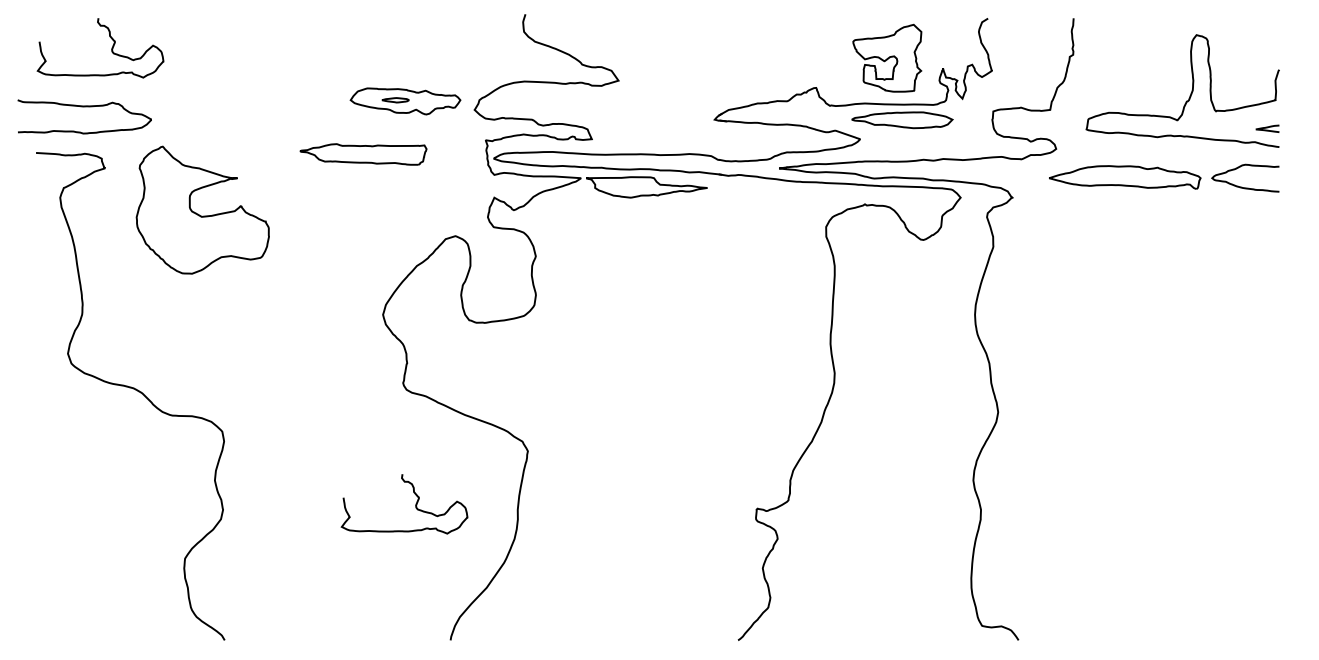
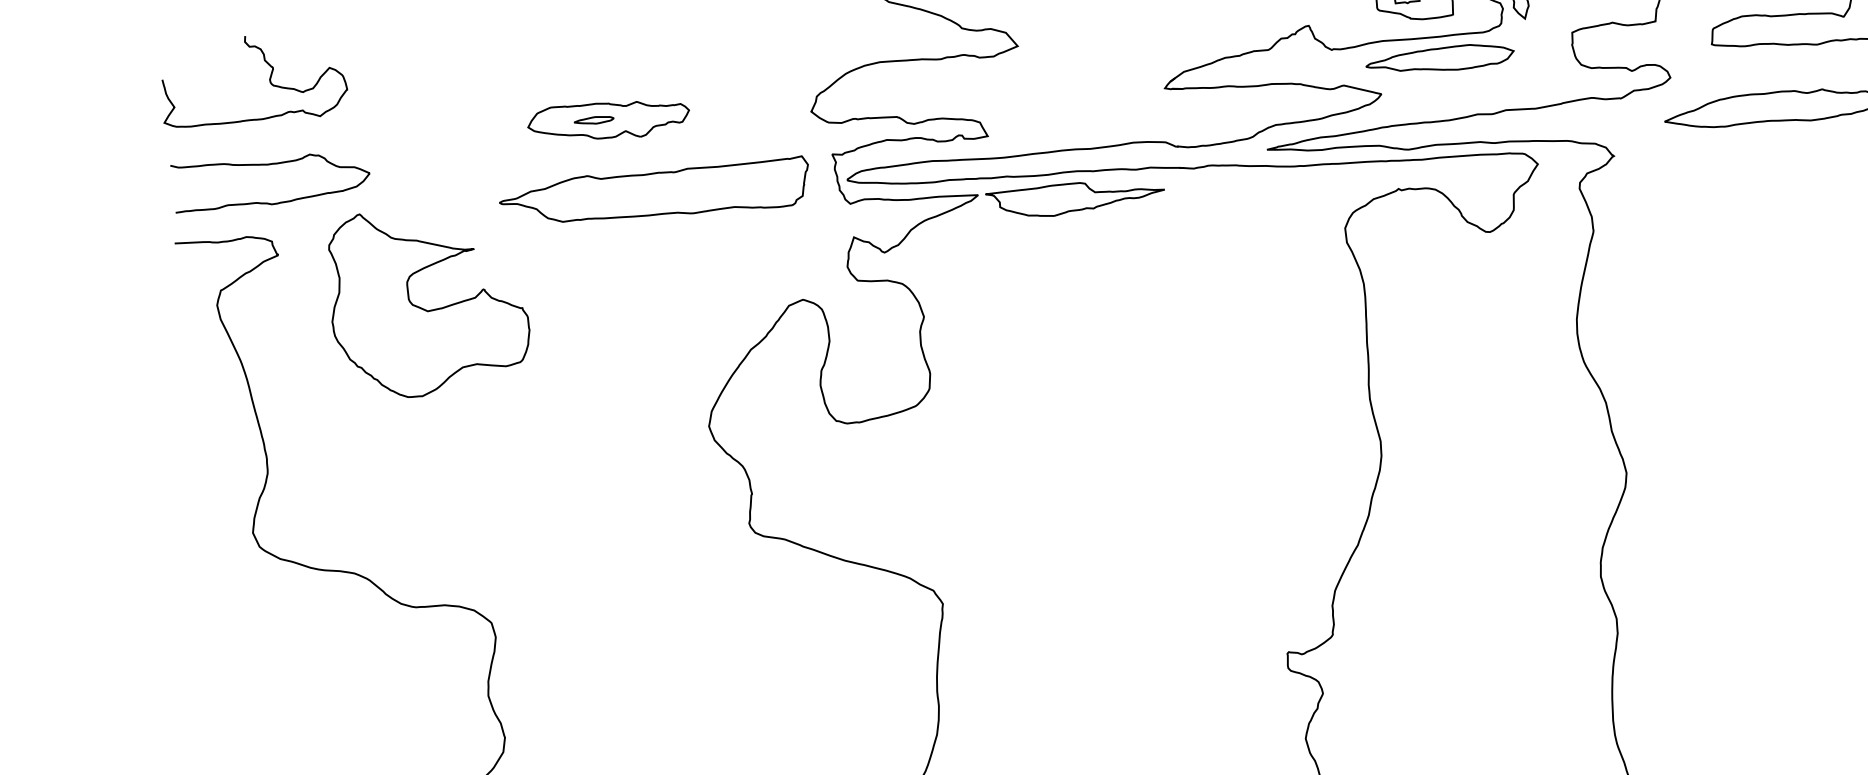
part: (405, 101) -> (608, 120), moved
curve: (84, 107) -> (269, 165), moved
part: (363, 154) -> (655, 194), size x1.67
curve: (415, 504) -> (786, 699), removed

